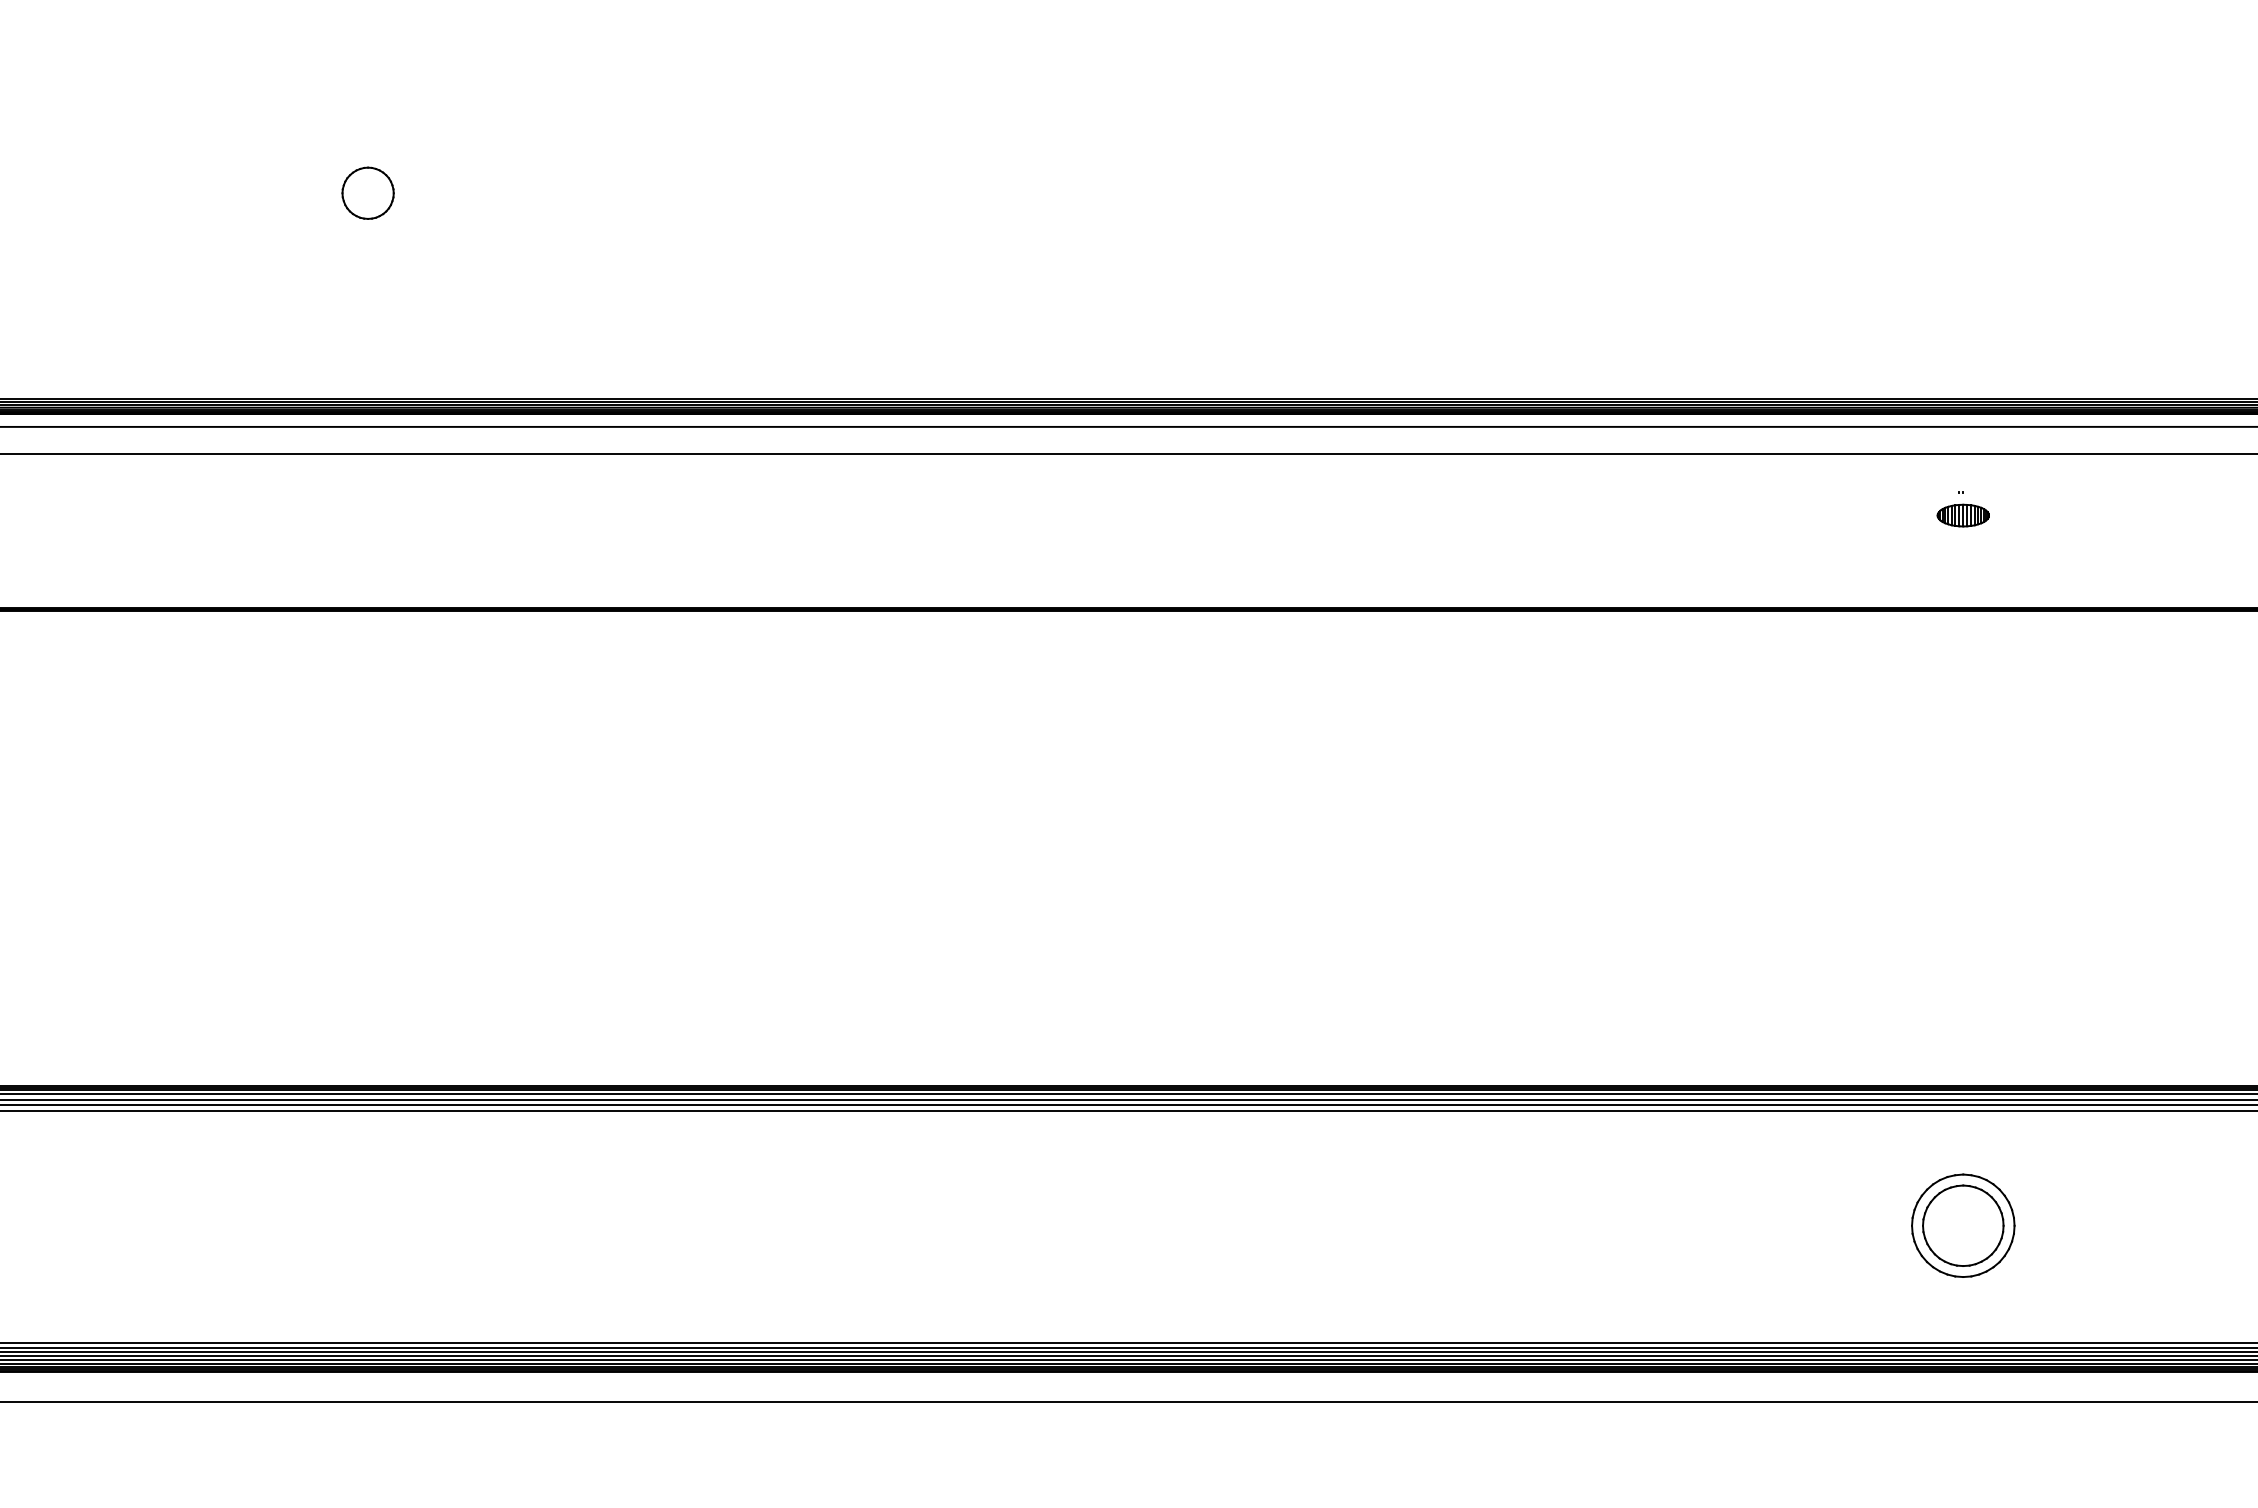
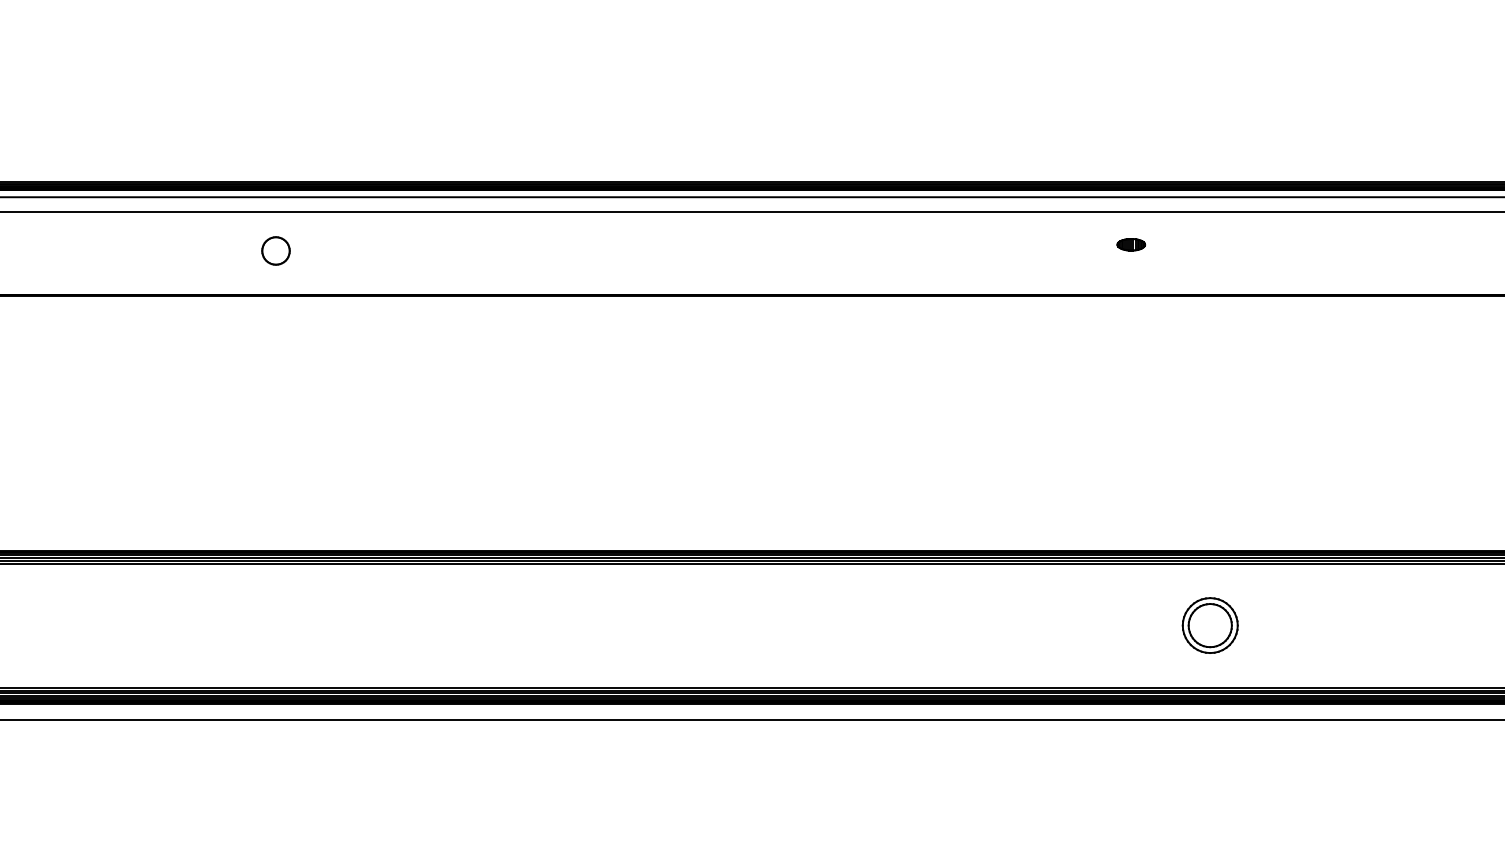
part: (367, 192) -> (275, 250), moved
part: (1961, 1225) -> (1209, 625), moved

